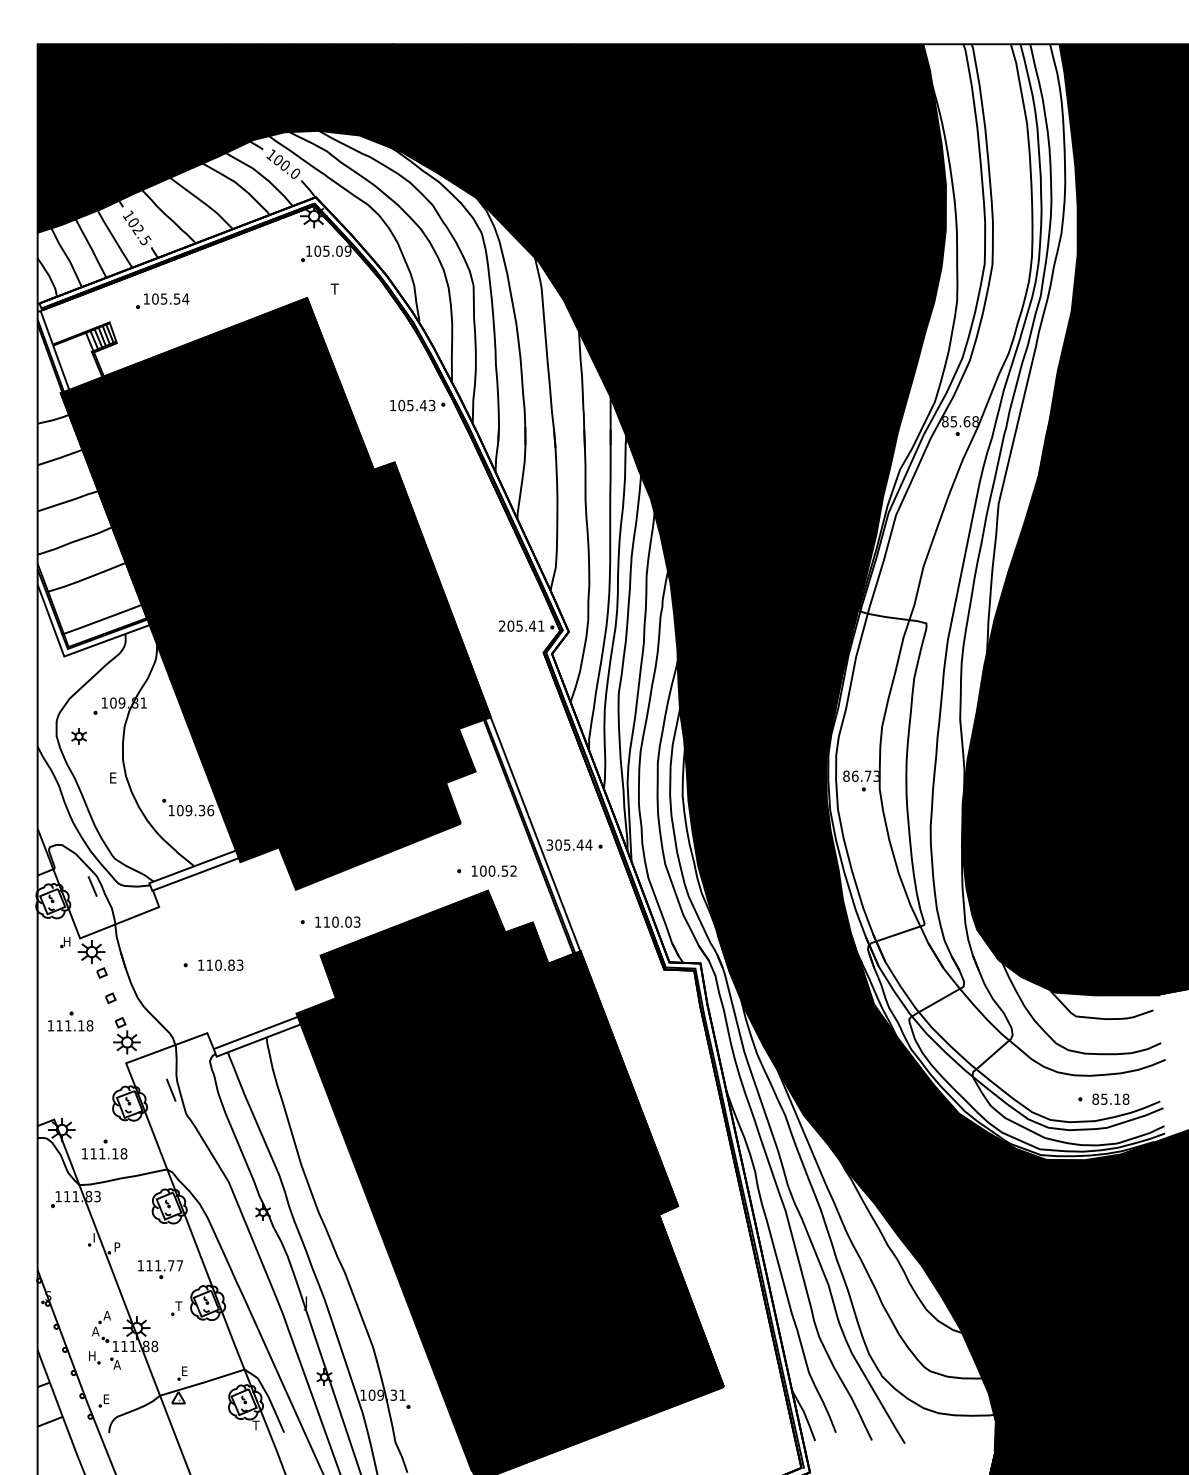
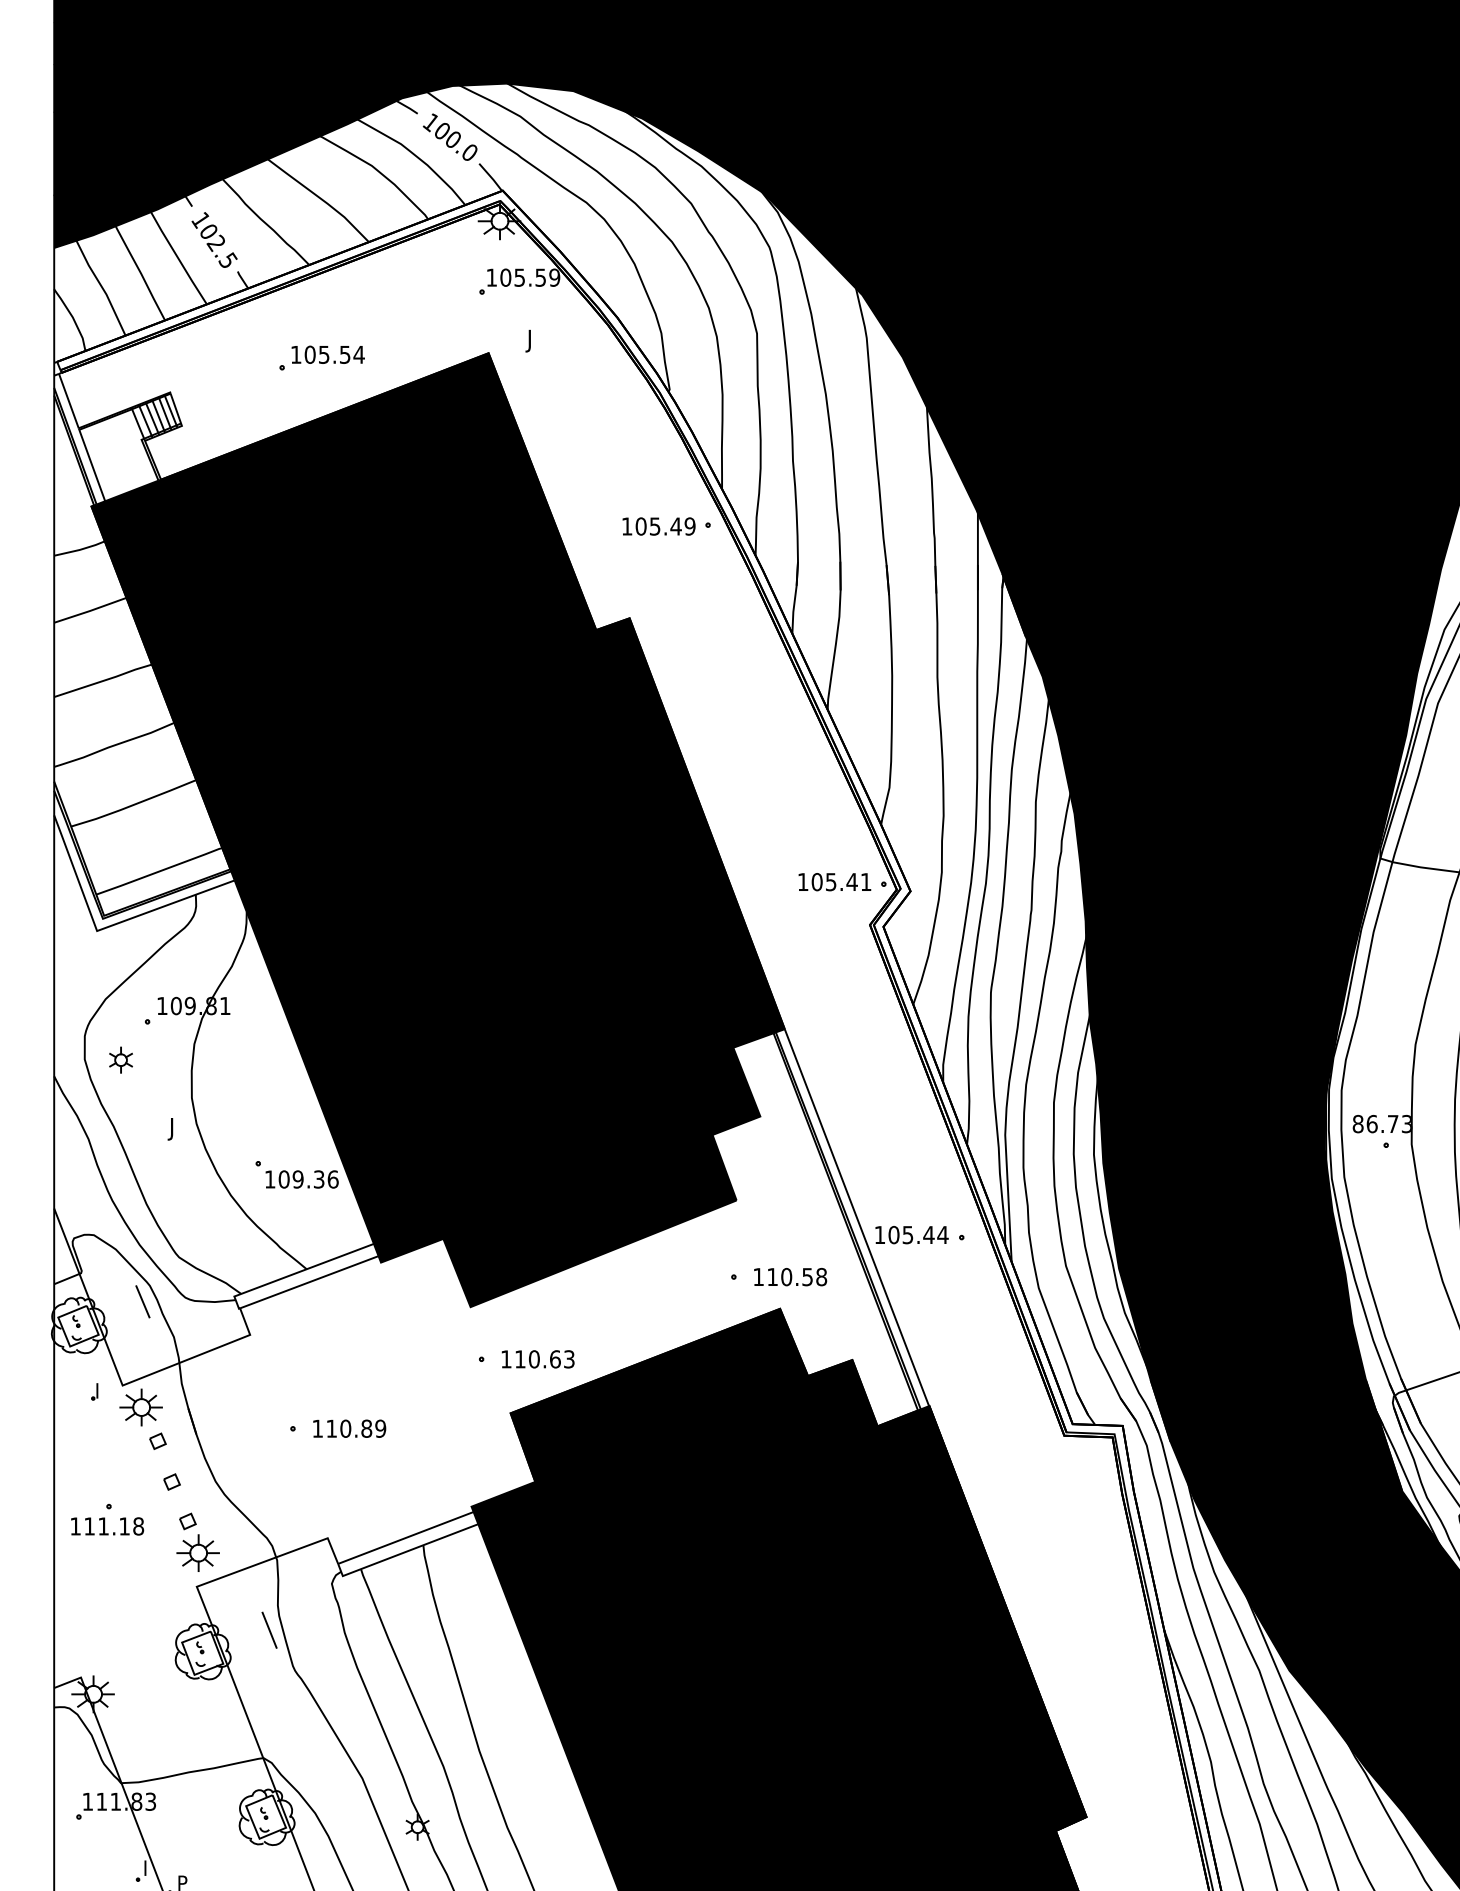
text: (339, 250) -> (540, 276), 105.09 -> 105.59
text: (334, 290) -> (532, 340), T -> J
part: (162, 301) -> (321, 358), moved
text: (431, 405) -> (689, 526), 105.43 -> 105.49
text: (502, 625) -> (803, 881), 205.41 -> 105.41
text: (112, 779) -> (174, 1129), E -> J
text: (549, 844) -> (879, 1234), 305.44 -> 105.44
text: (498, 870) -> (797, 1276), 100.52 -> 110.58
text: (348, 921) -> (555, 1358), 110.03 -> 110.63
text: (67, 941) -> (102, 1390), H -> I
text: (239, 964) -> (379, 1427), 110.83 -> 110.89
part: (104, 1149) -> (161, 1725), removed

